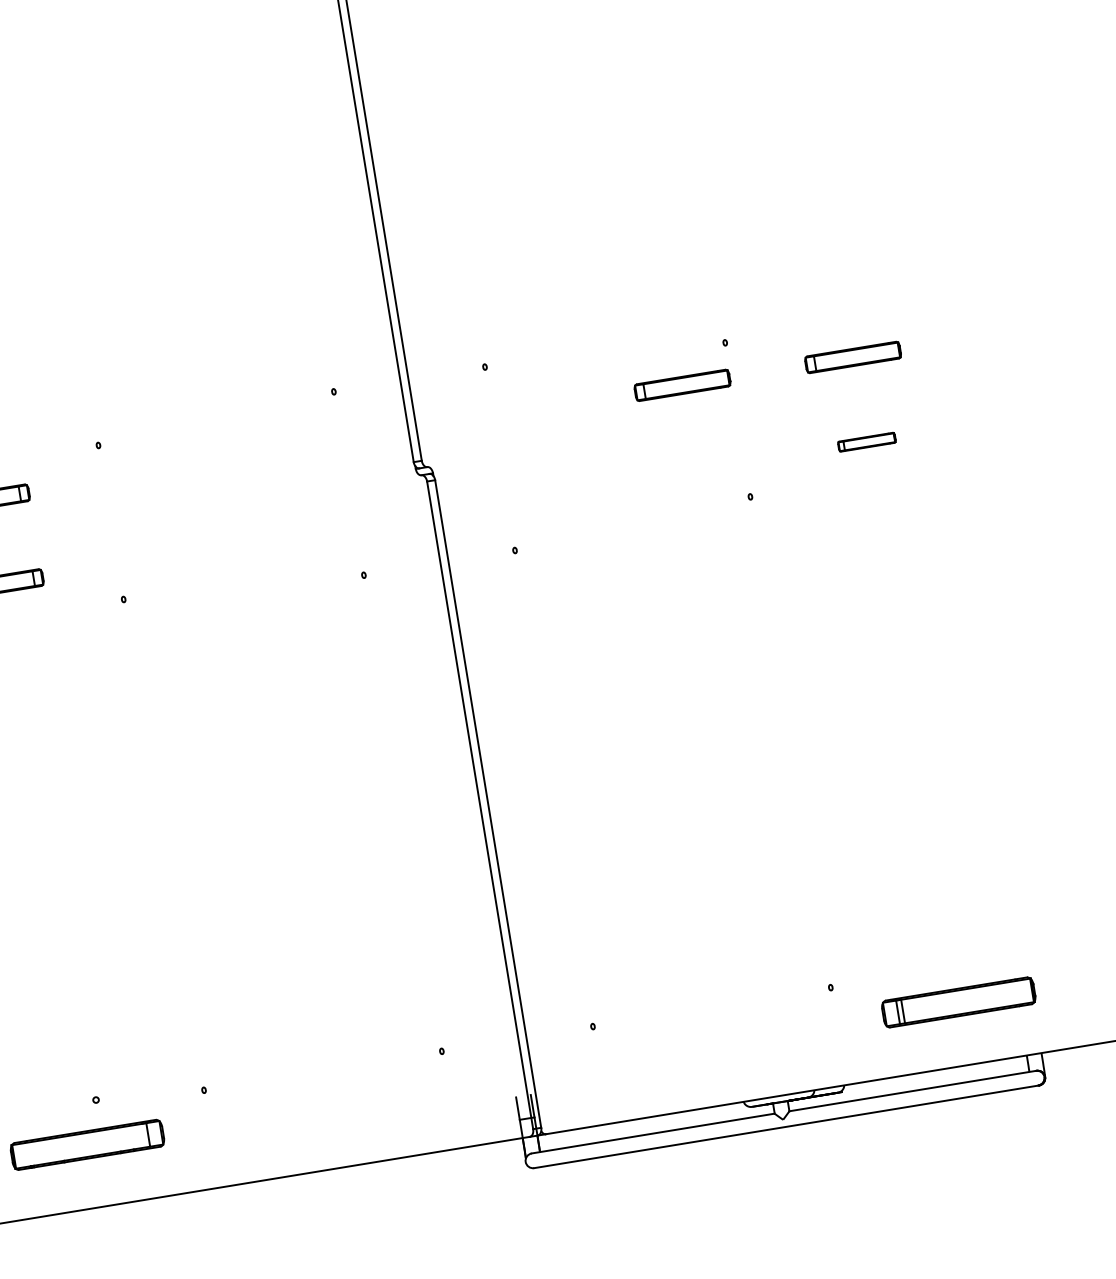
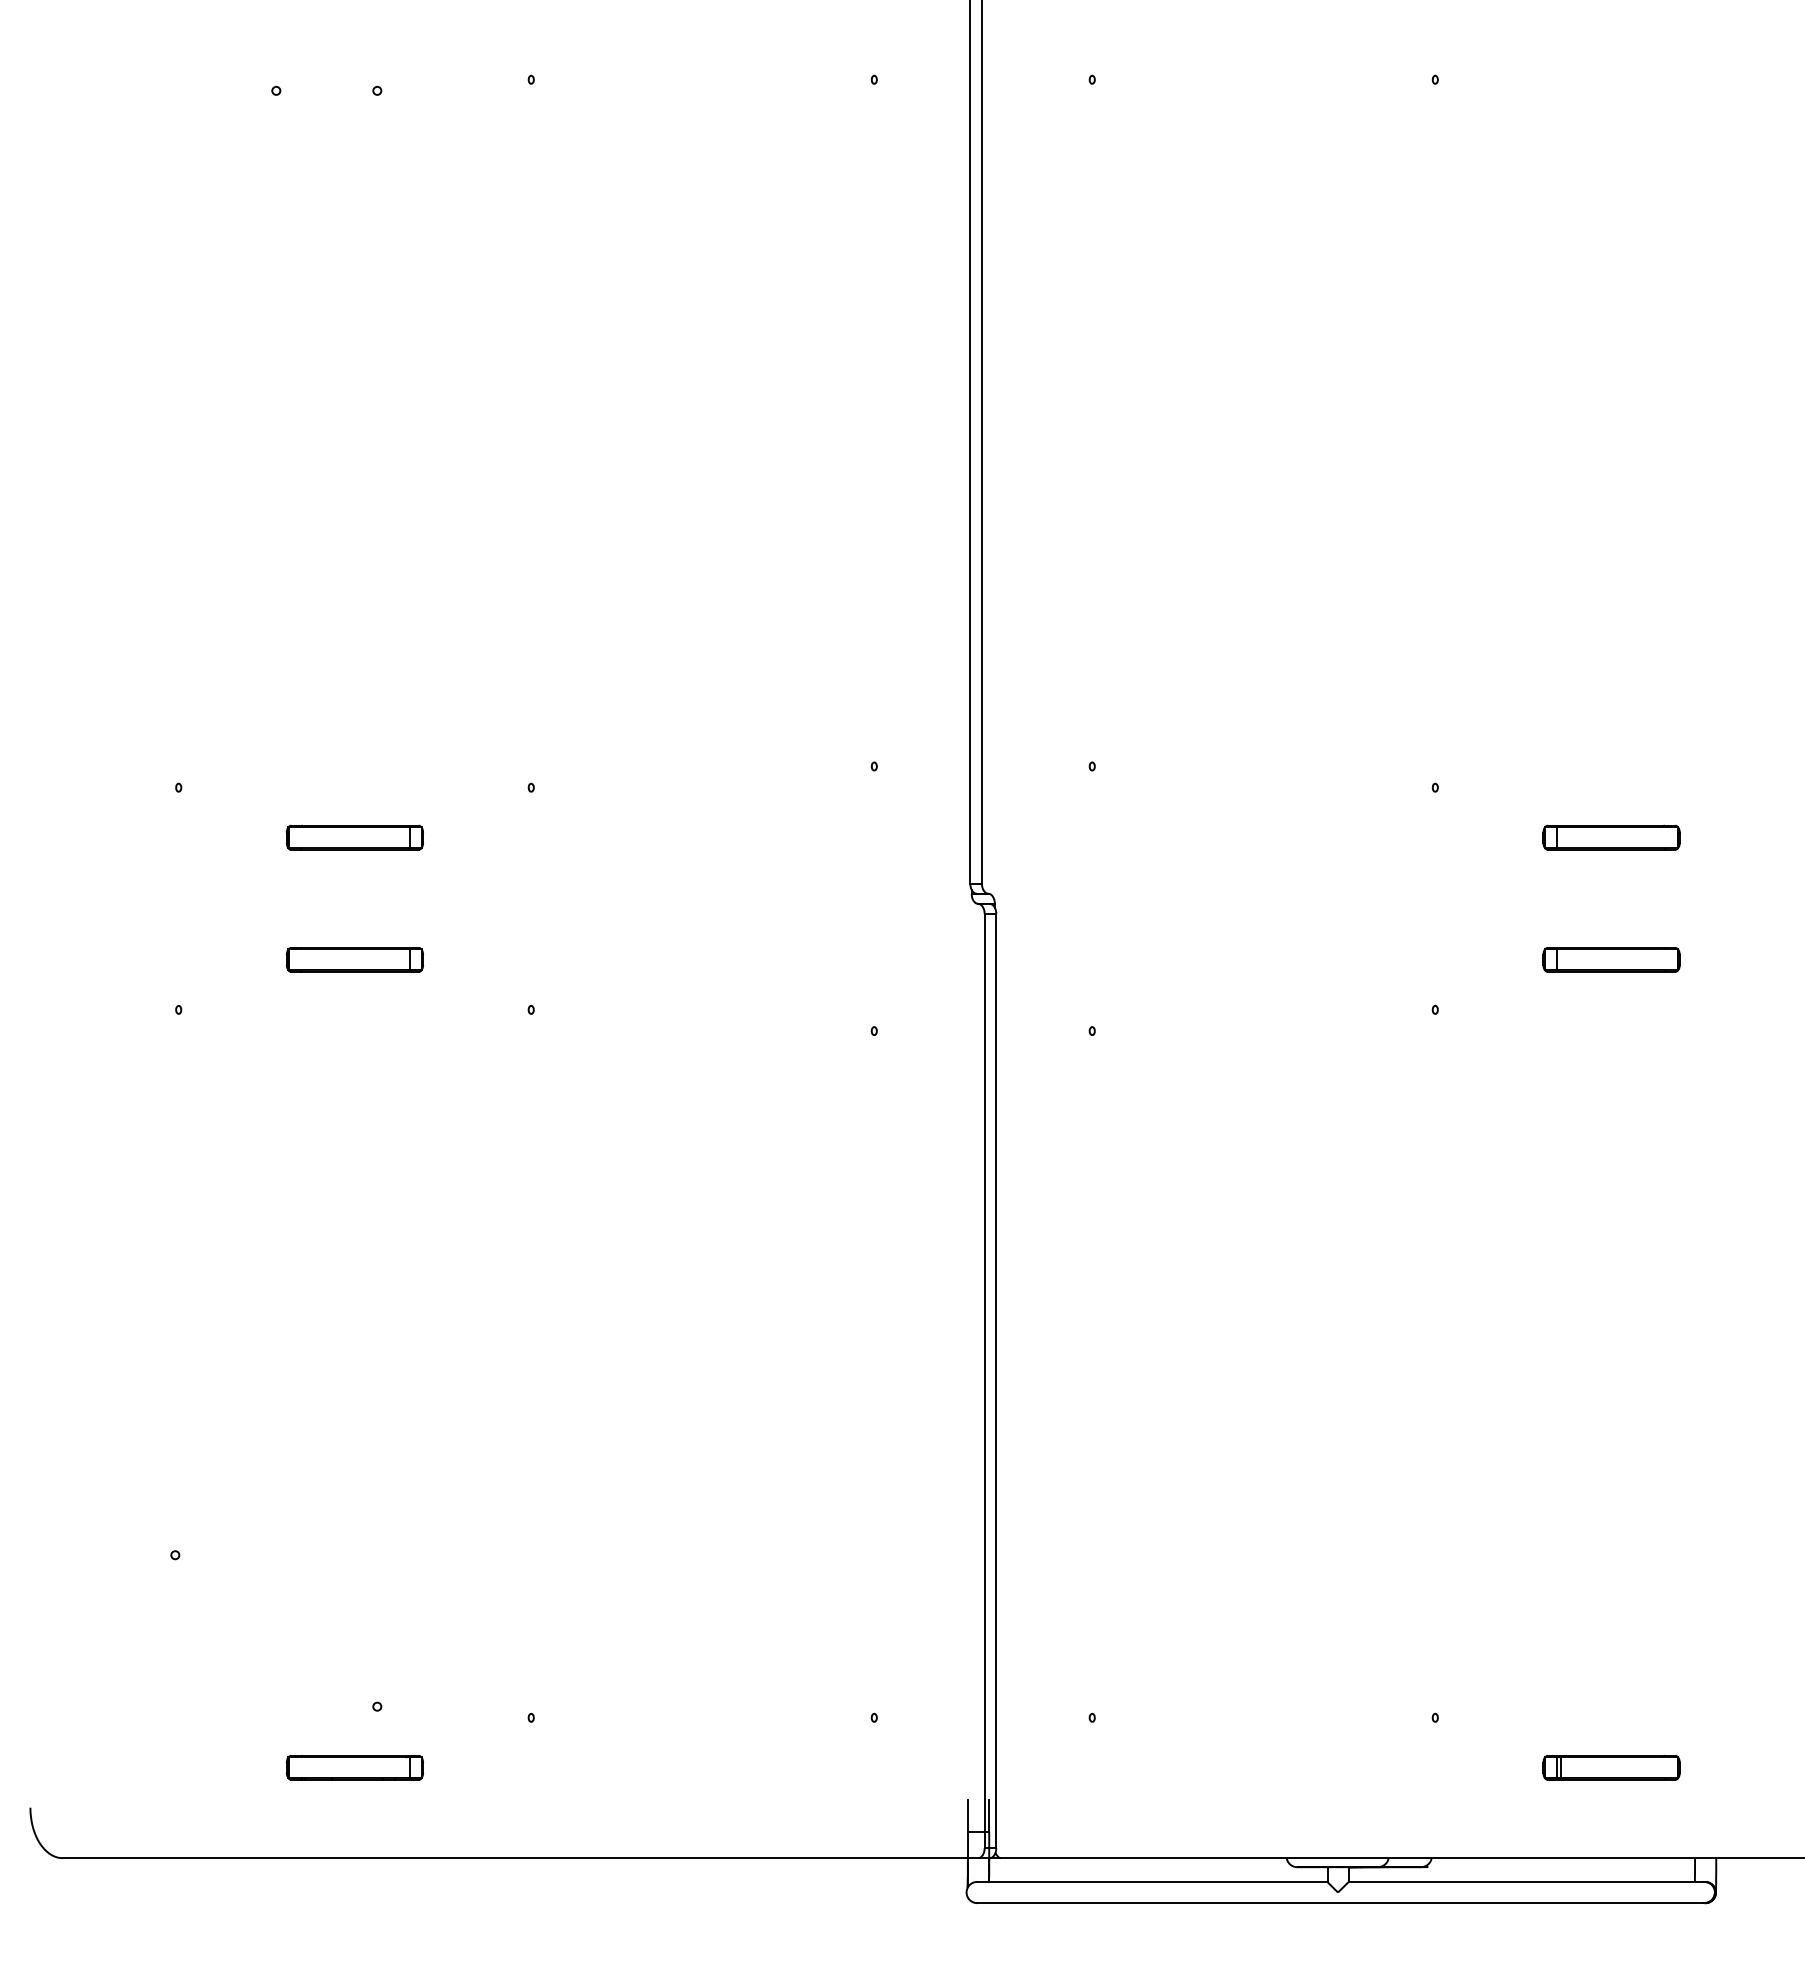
part: (682, 385) -> (1365, 837), removed
part: (866, 441) -> (1611, 959), size x1.67
part: (958, 1002) -> (1611, 1767), size x0.62
part: (87, 1144) -> (354, 1767), size x0.62

